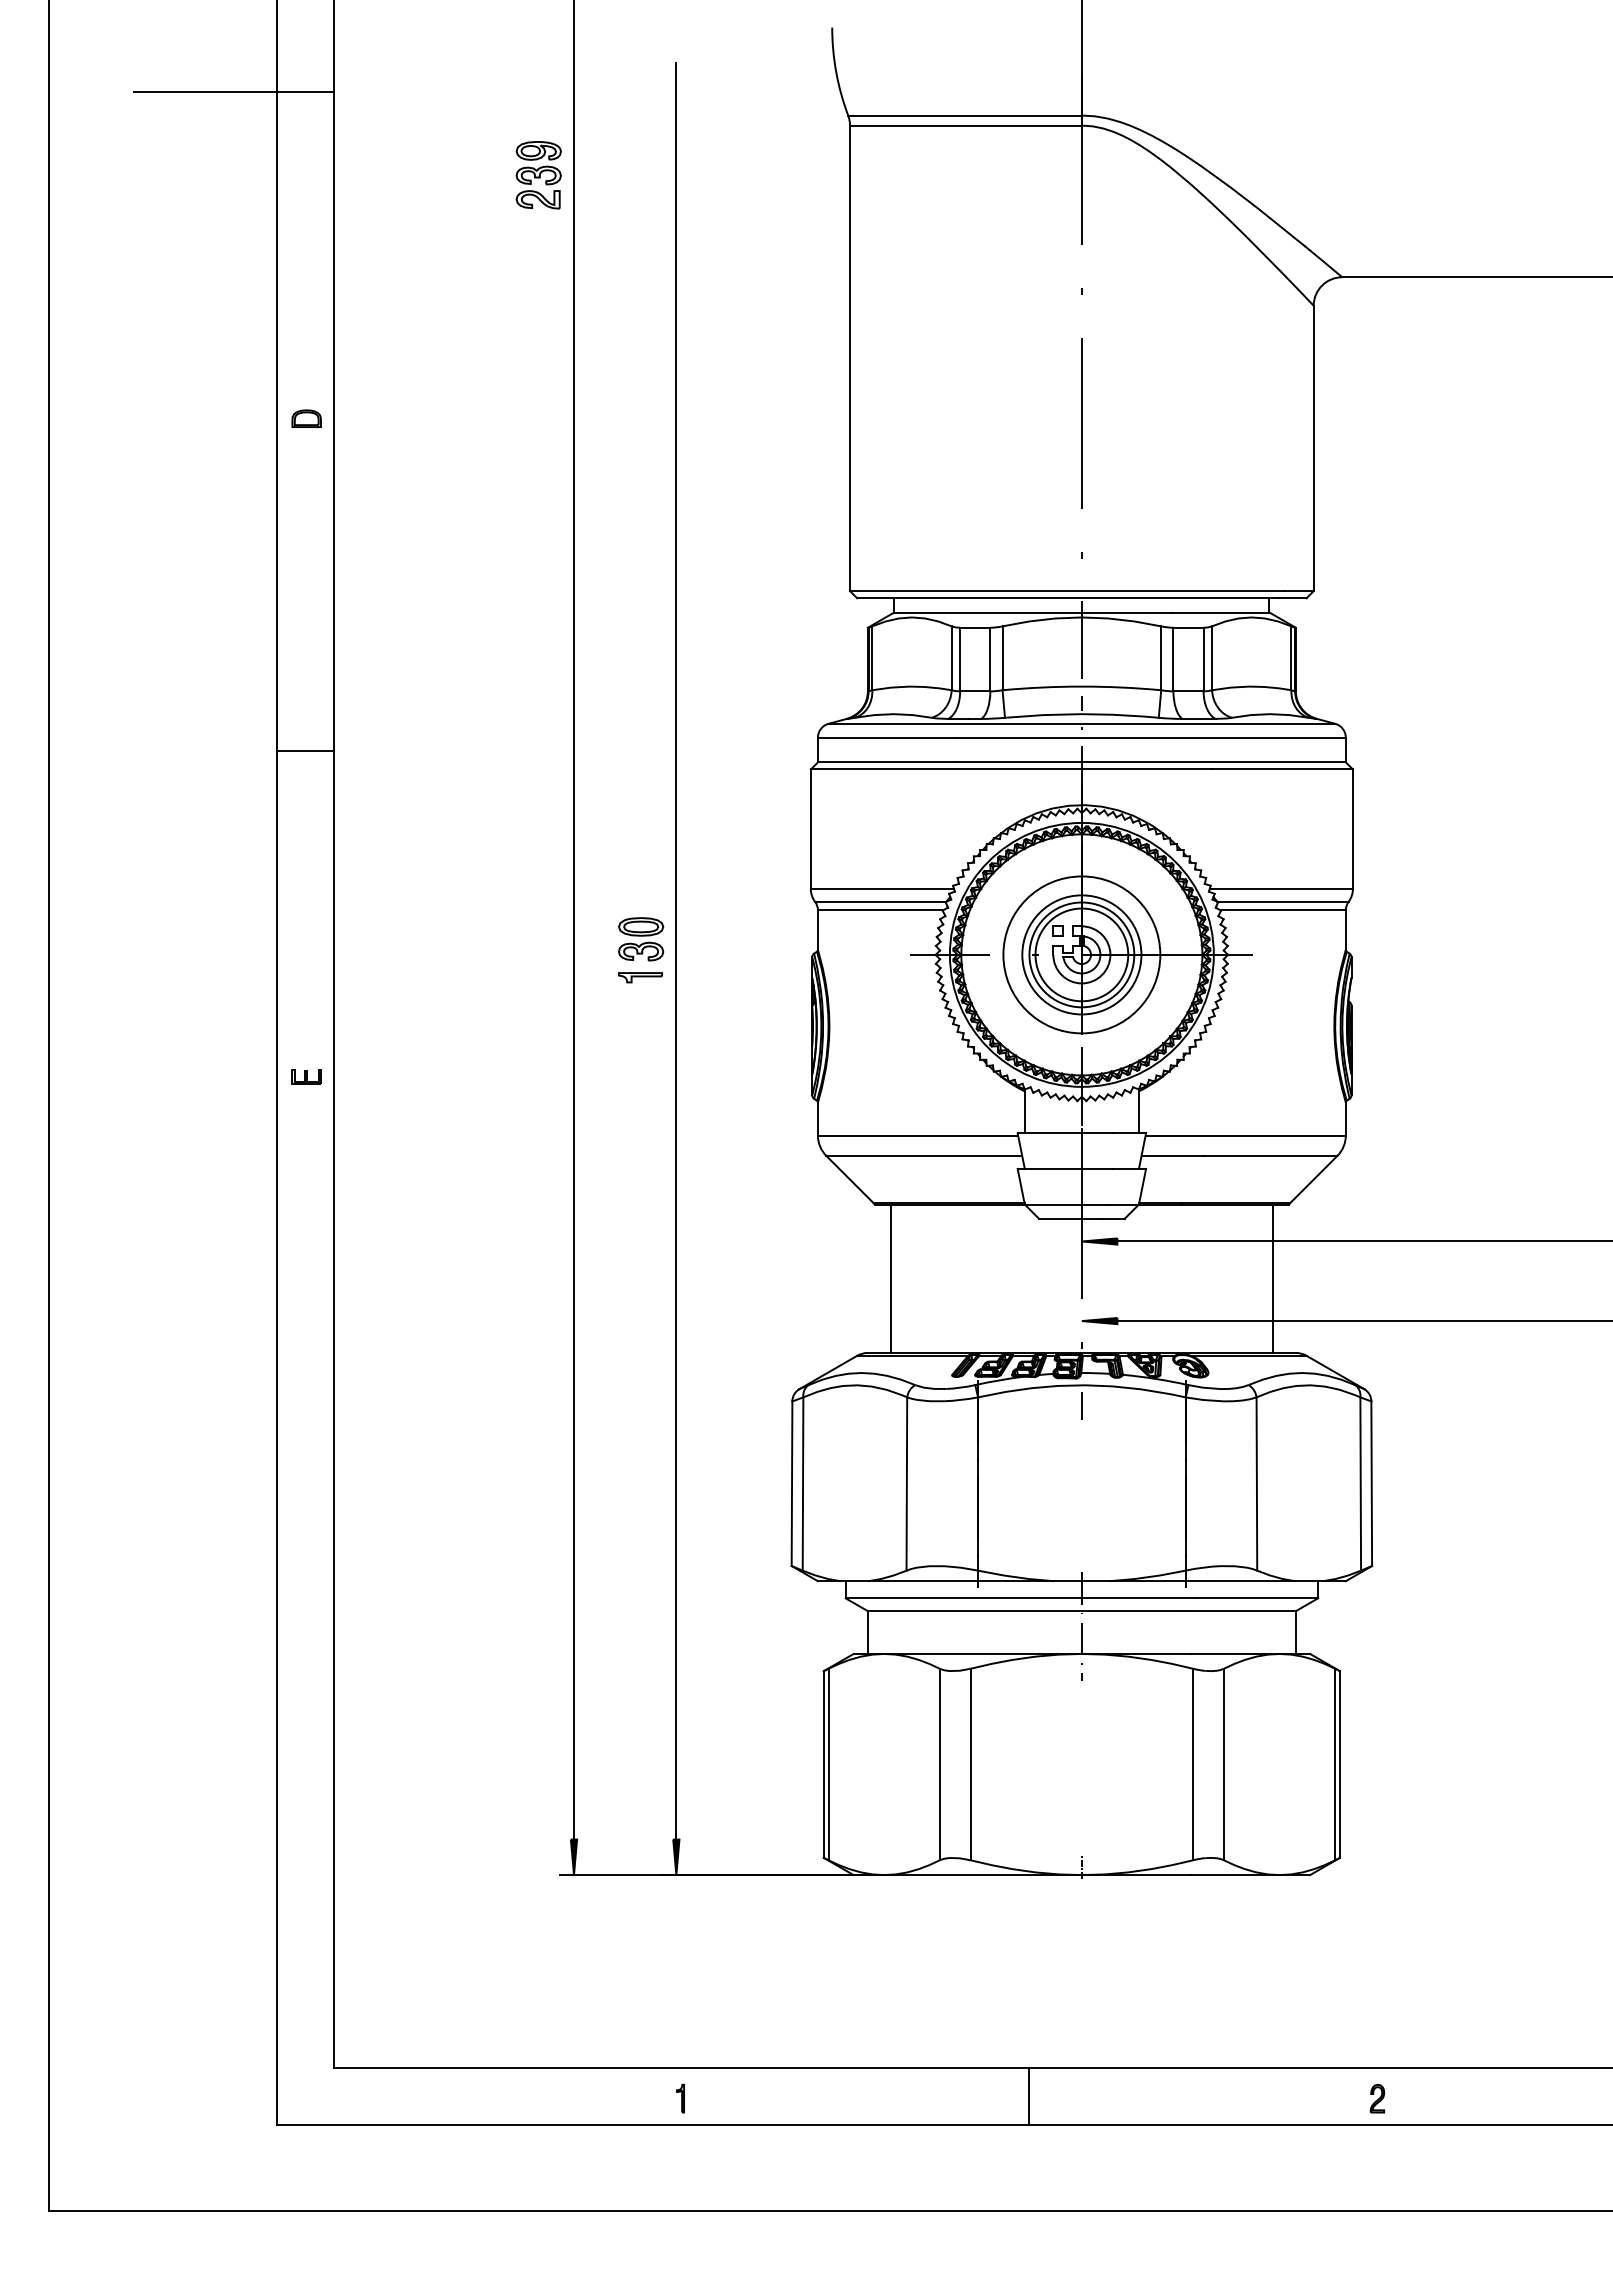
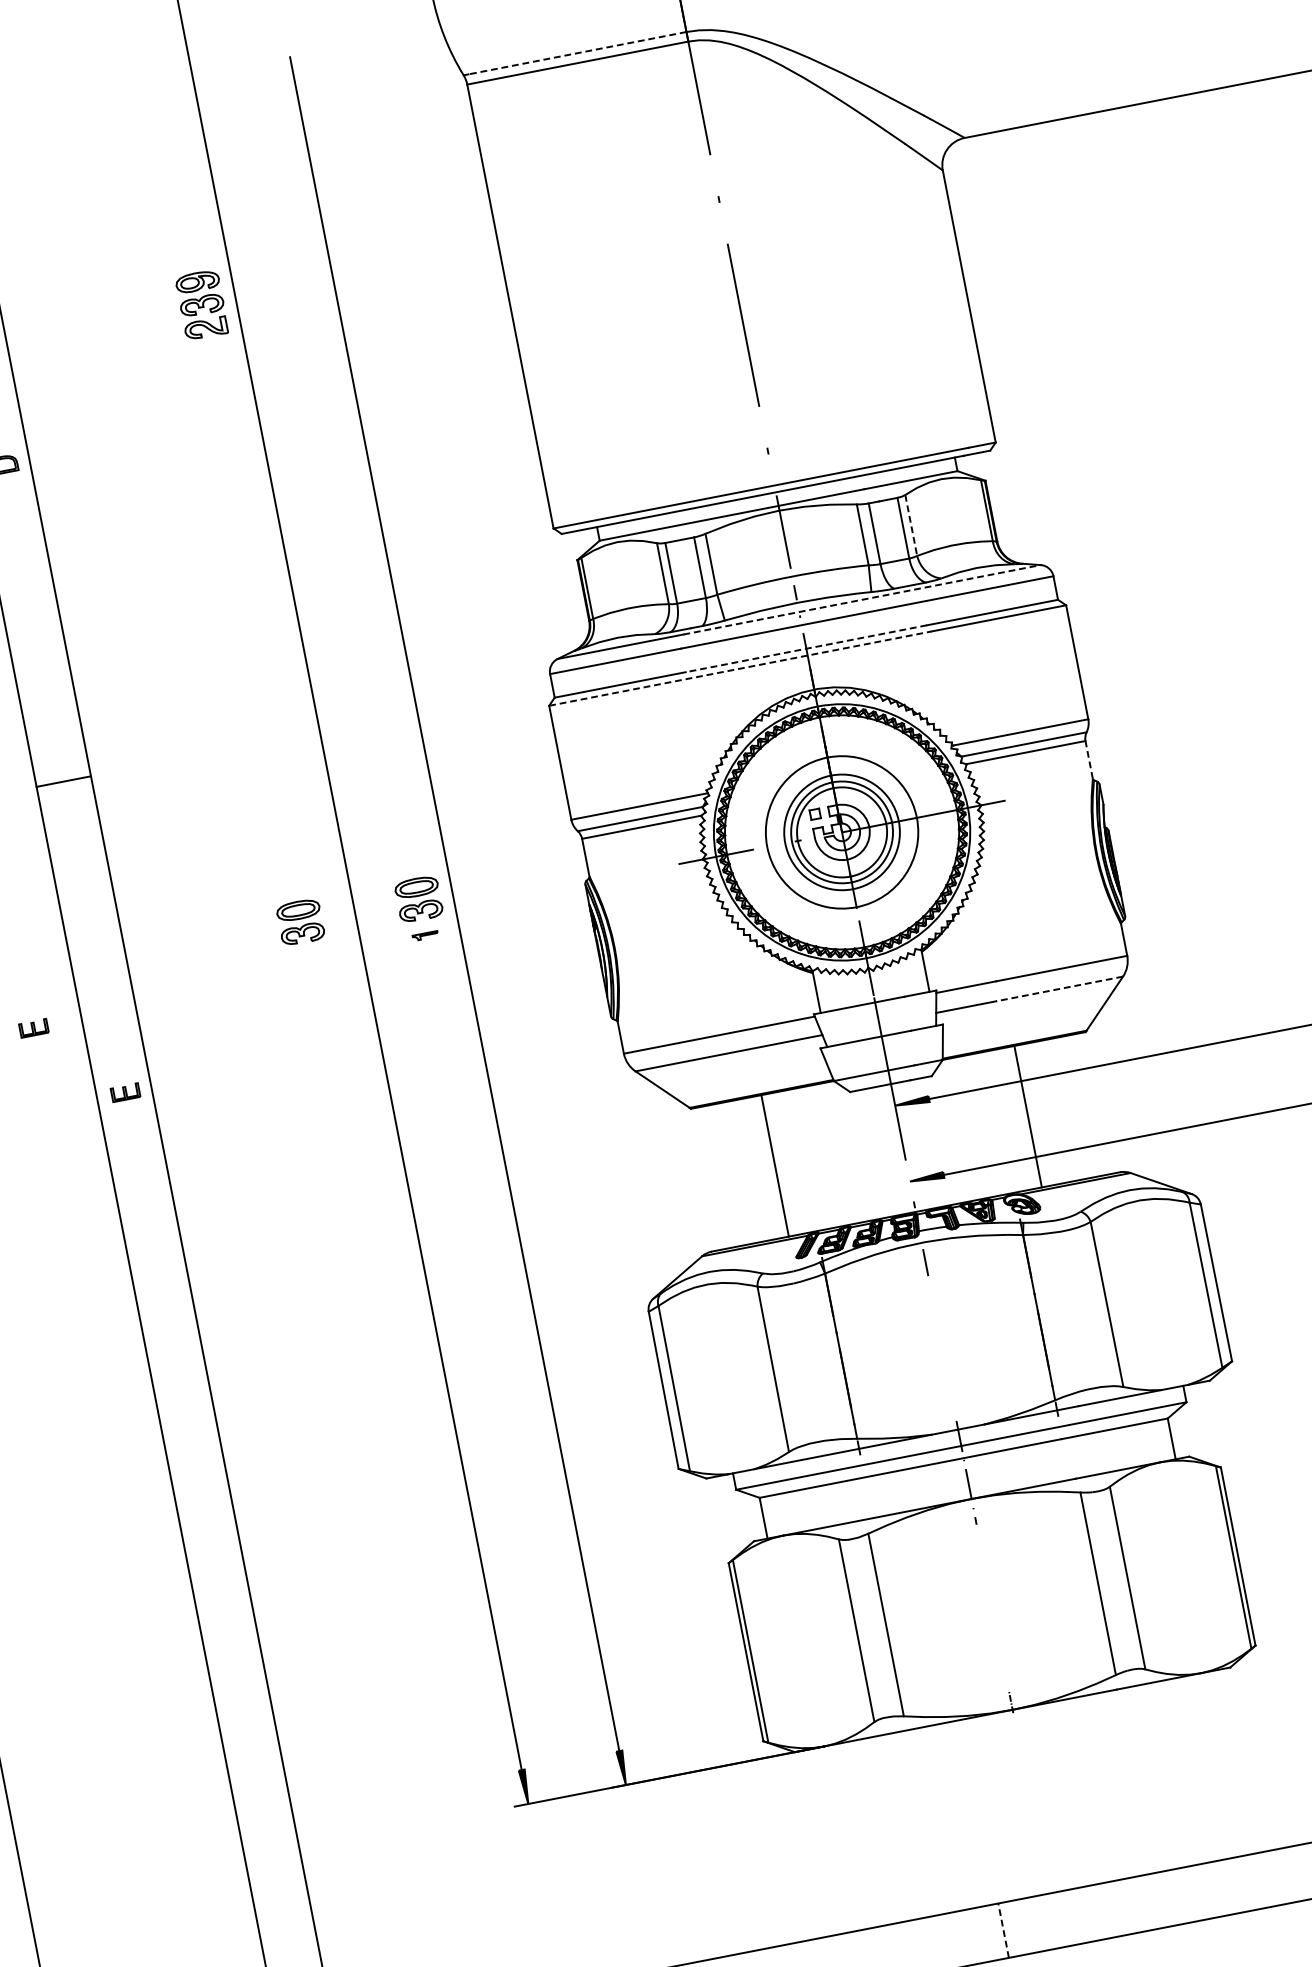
line: (967, 115) -> (577, 53), solid -> dashed
part: (538, 175) -> (201, 305), moved
line: (1212, 658) -> (911, 525), solid -> dashed
line: (1148, 723) -> (862, 599), solid -> dashed
line: (1081, 762) -> (806, 648), solid -> dashed
line: (1011, 769) -> (740, 668), solid -> dashed
line: (1345, 930) -> (1088, 760), solid -> dashed
part: (517, 939) -> (301, 922), added
part: (640, 977) -> (425, 935), size x0.6
part: (226, 993) -> (33, 1027), added
line: (1270, 1155) -> (1059, 988), solid -> dashed
line: (890, 1278) -> (774, 1165), moved
line: (1273, 1278) -> (1028, 1116), moved
line: (1029, 2096) -> (1003, 1930), solid -> dashed

